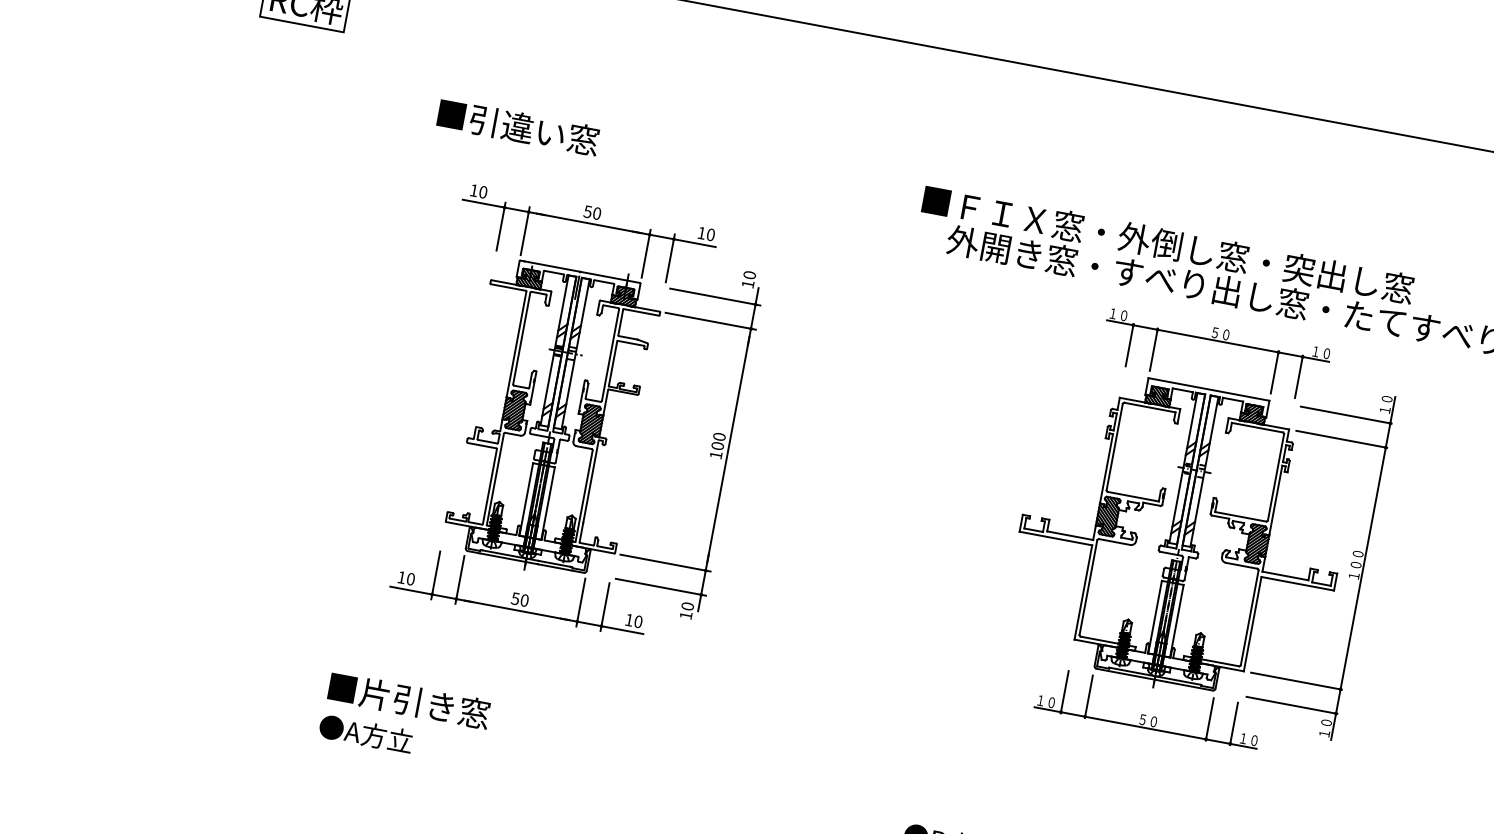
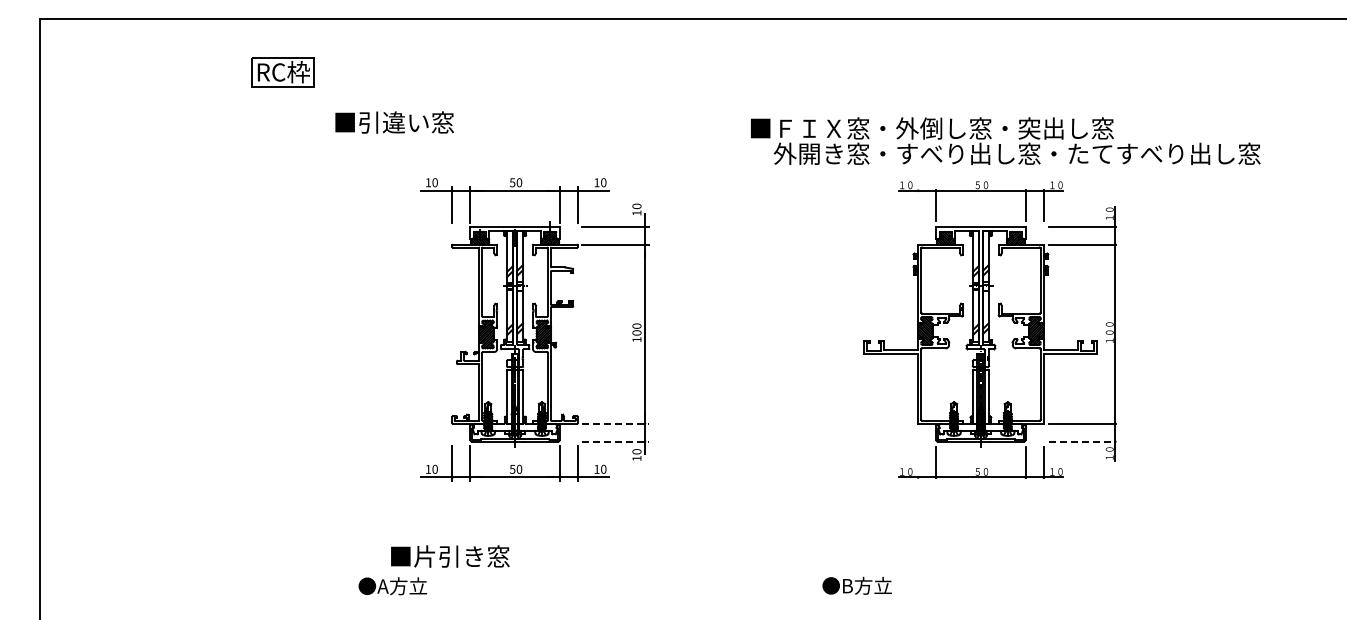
text: (518, 127) -> (394, 122), moved
line: (1130, 345) -> (918, 205), removed
line: (665, 562) -> (615, 423), solid -> dashed
line: (661, 587) -> (615, 441), solid -> dashed
line: (1065, 692) -> (918, 462), removed
line: (1291, 705) -> (1082, 441), solid -> dashed
text: (365, 734) -> (392, 586), moved

